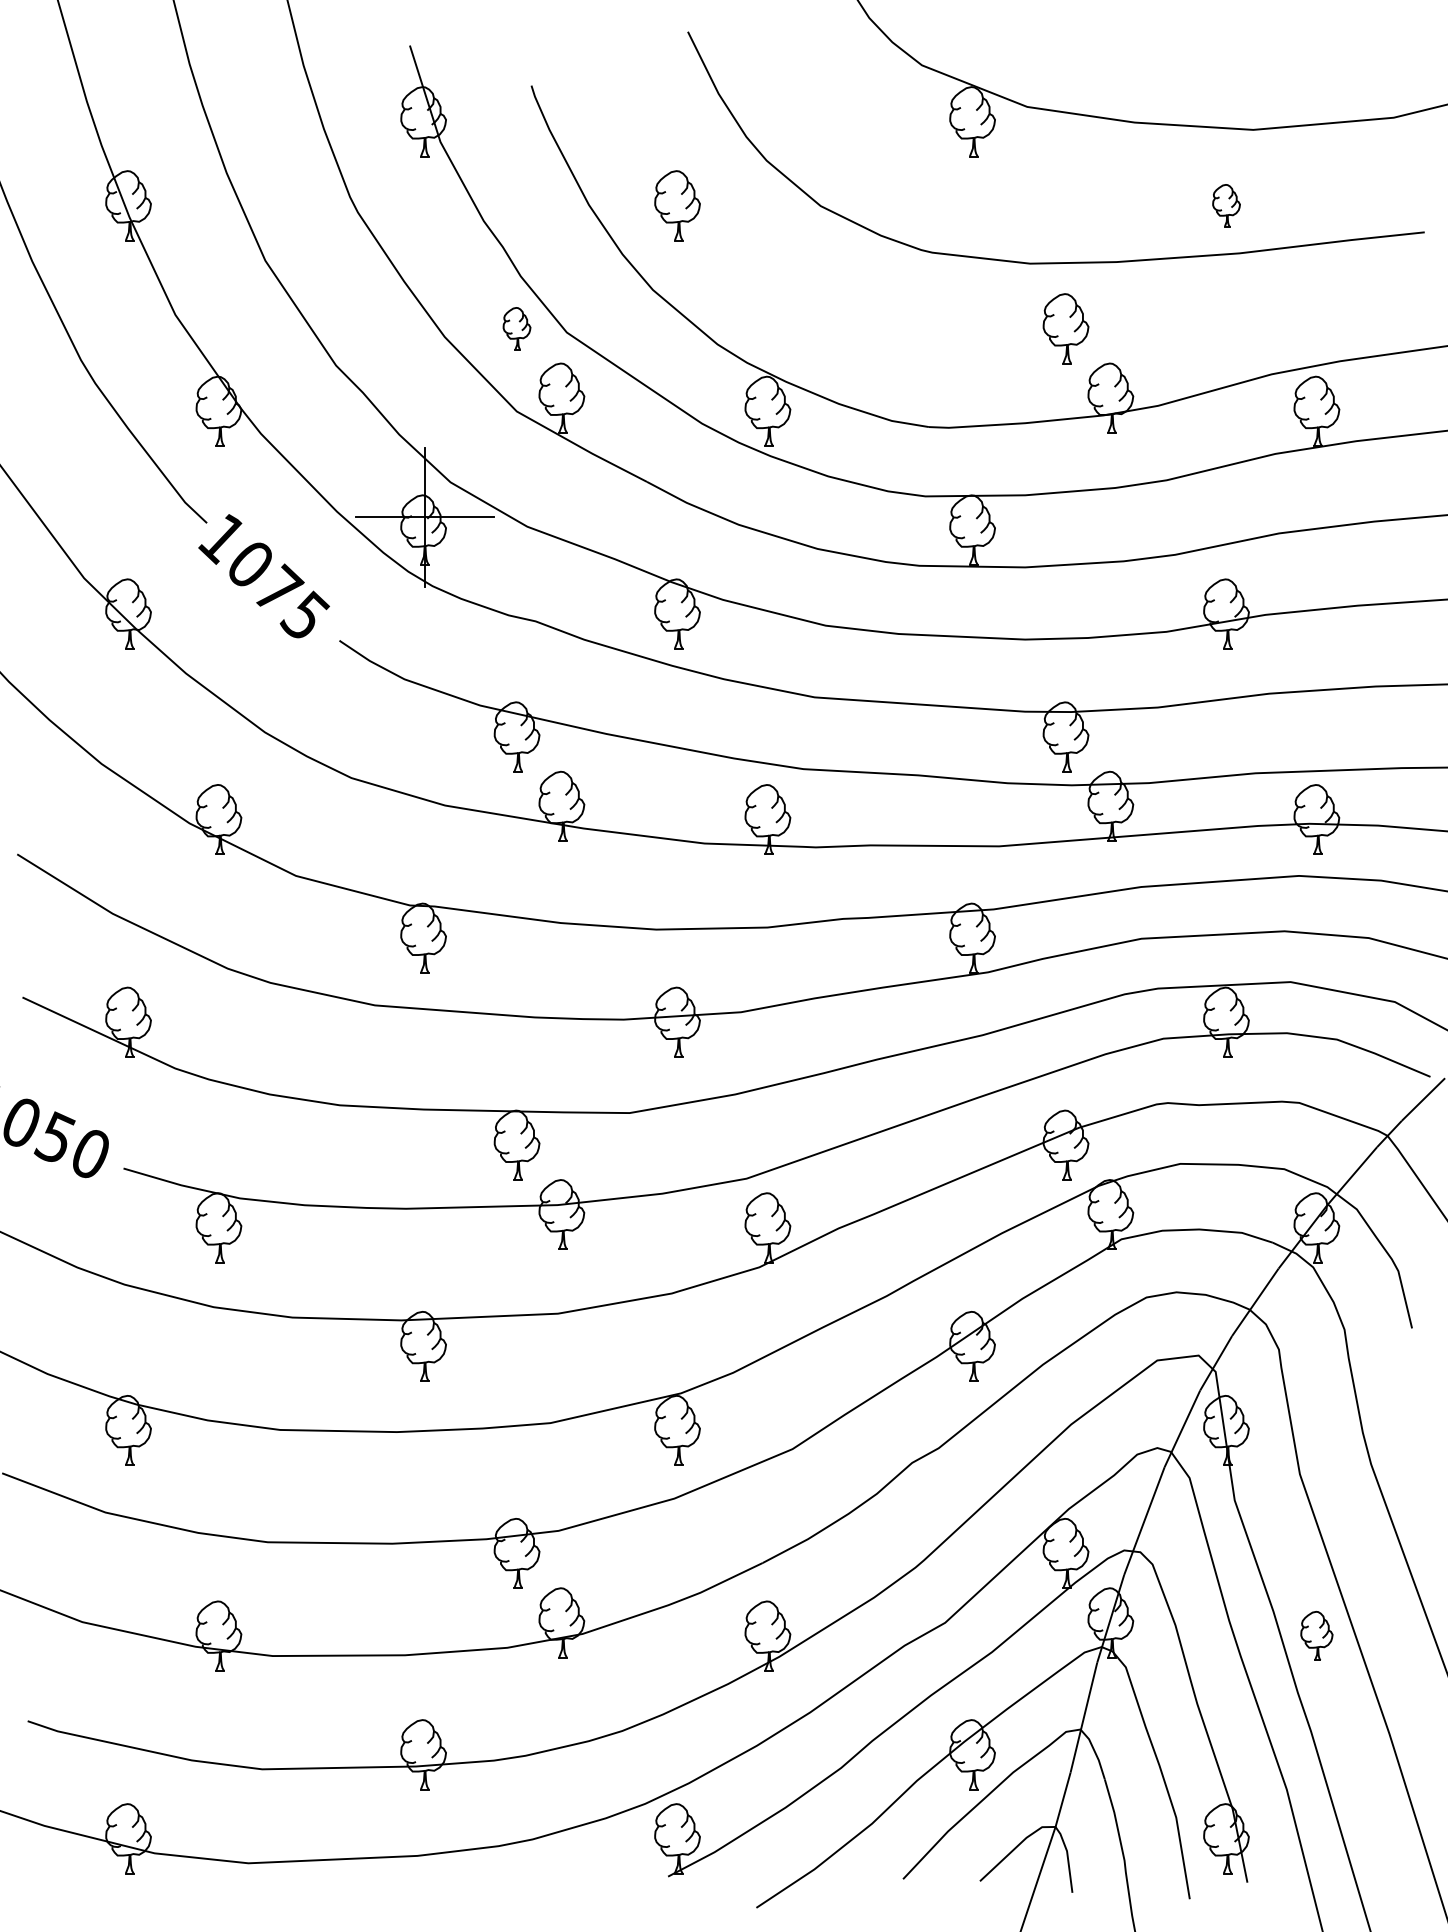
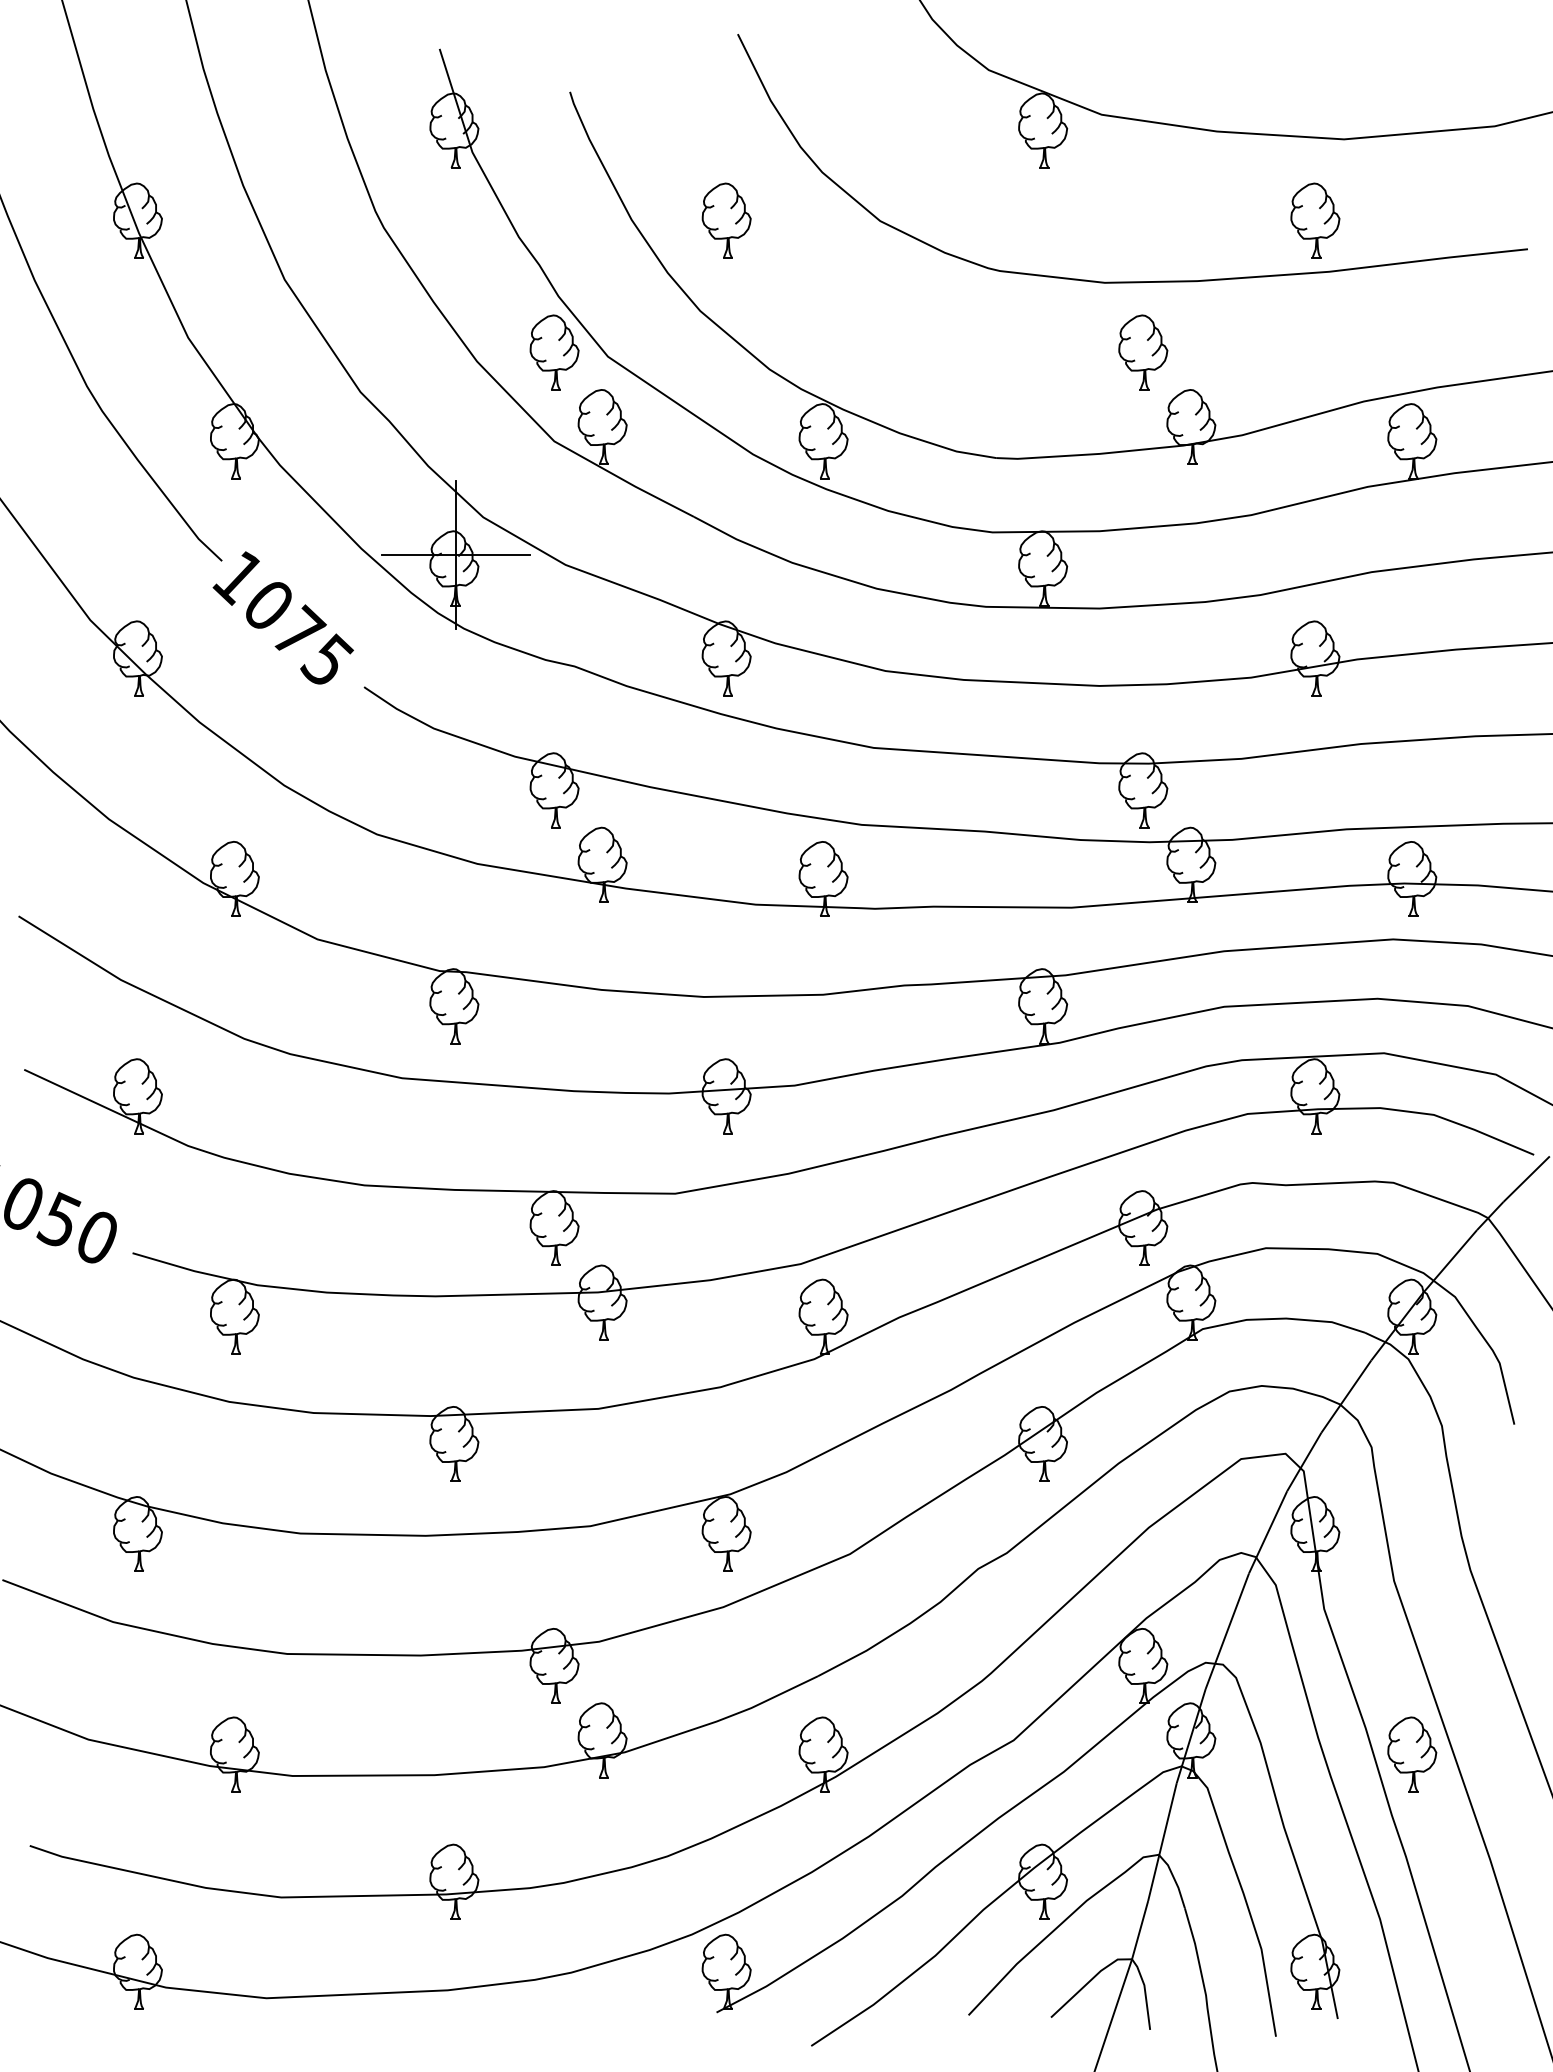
part: (1226, 205) -> (1315, 220), size x1.67
part: (516, 328) -> (554, 352), size x1.67
part: (1317, 1636) -> (1412, 1754), size x1.43

